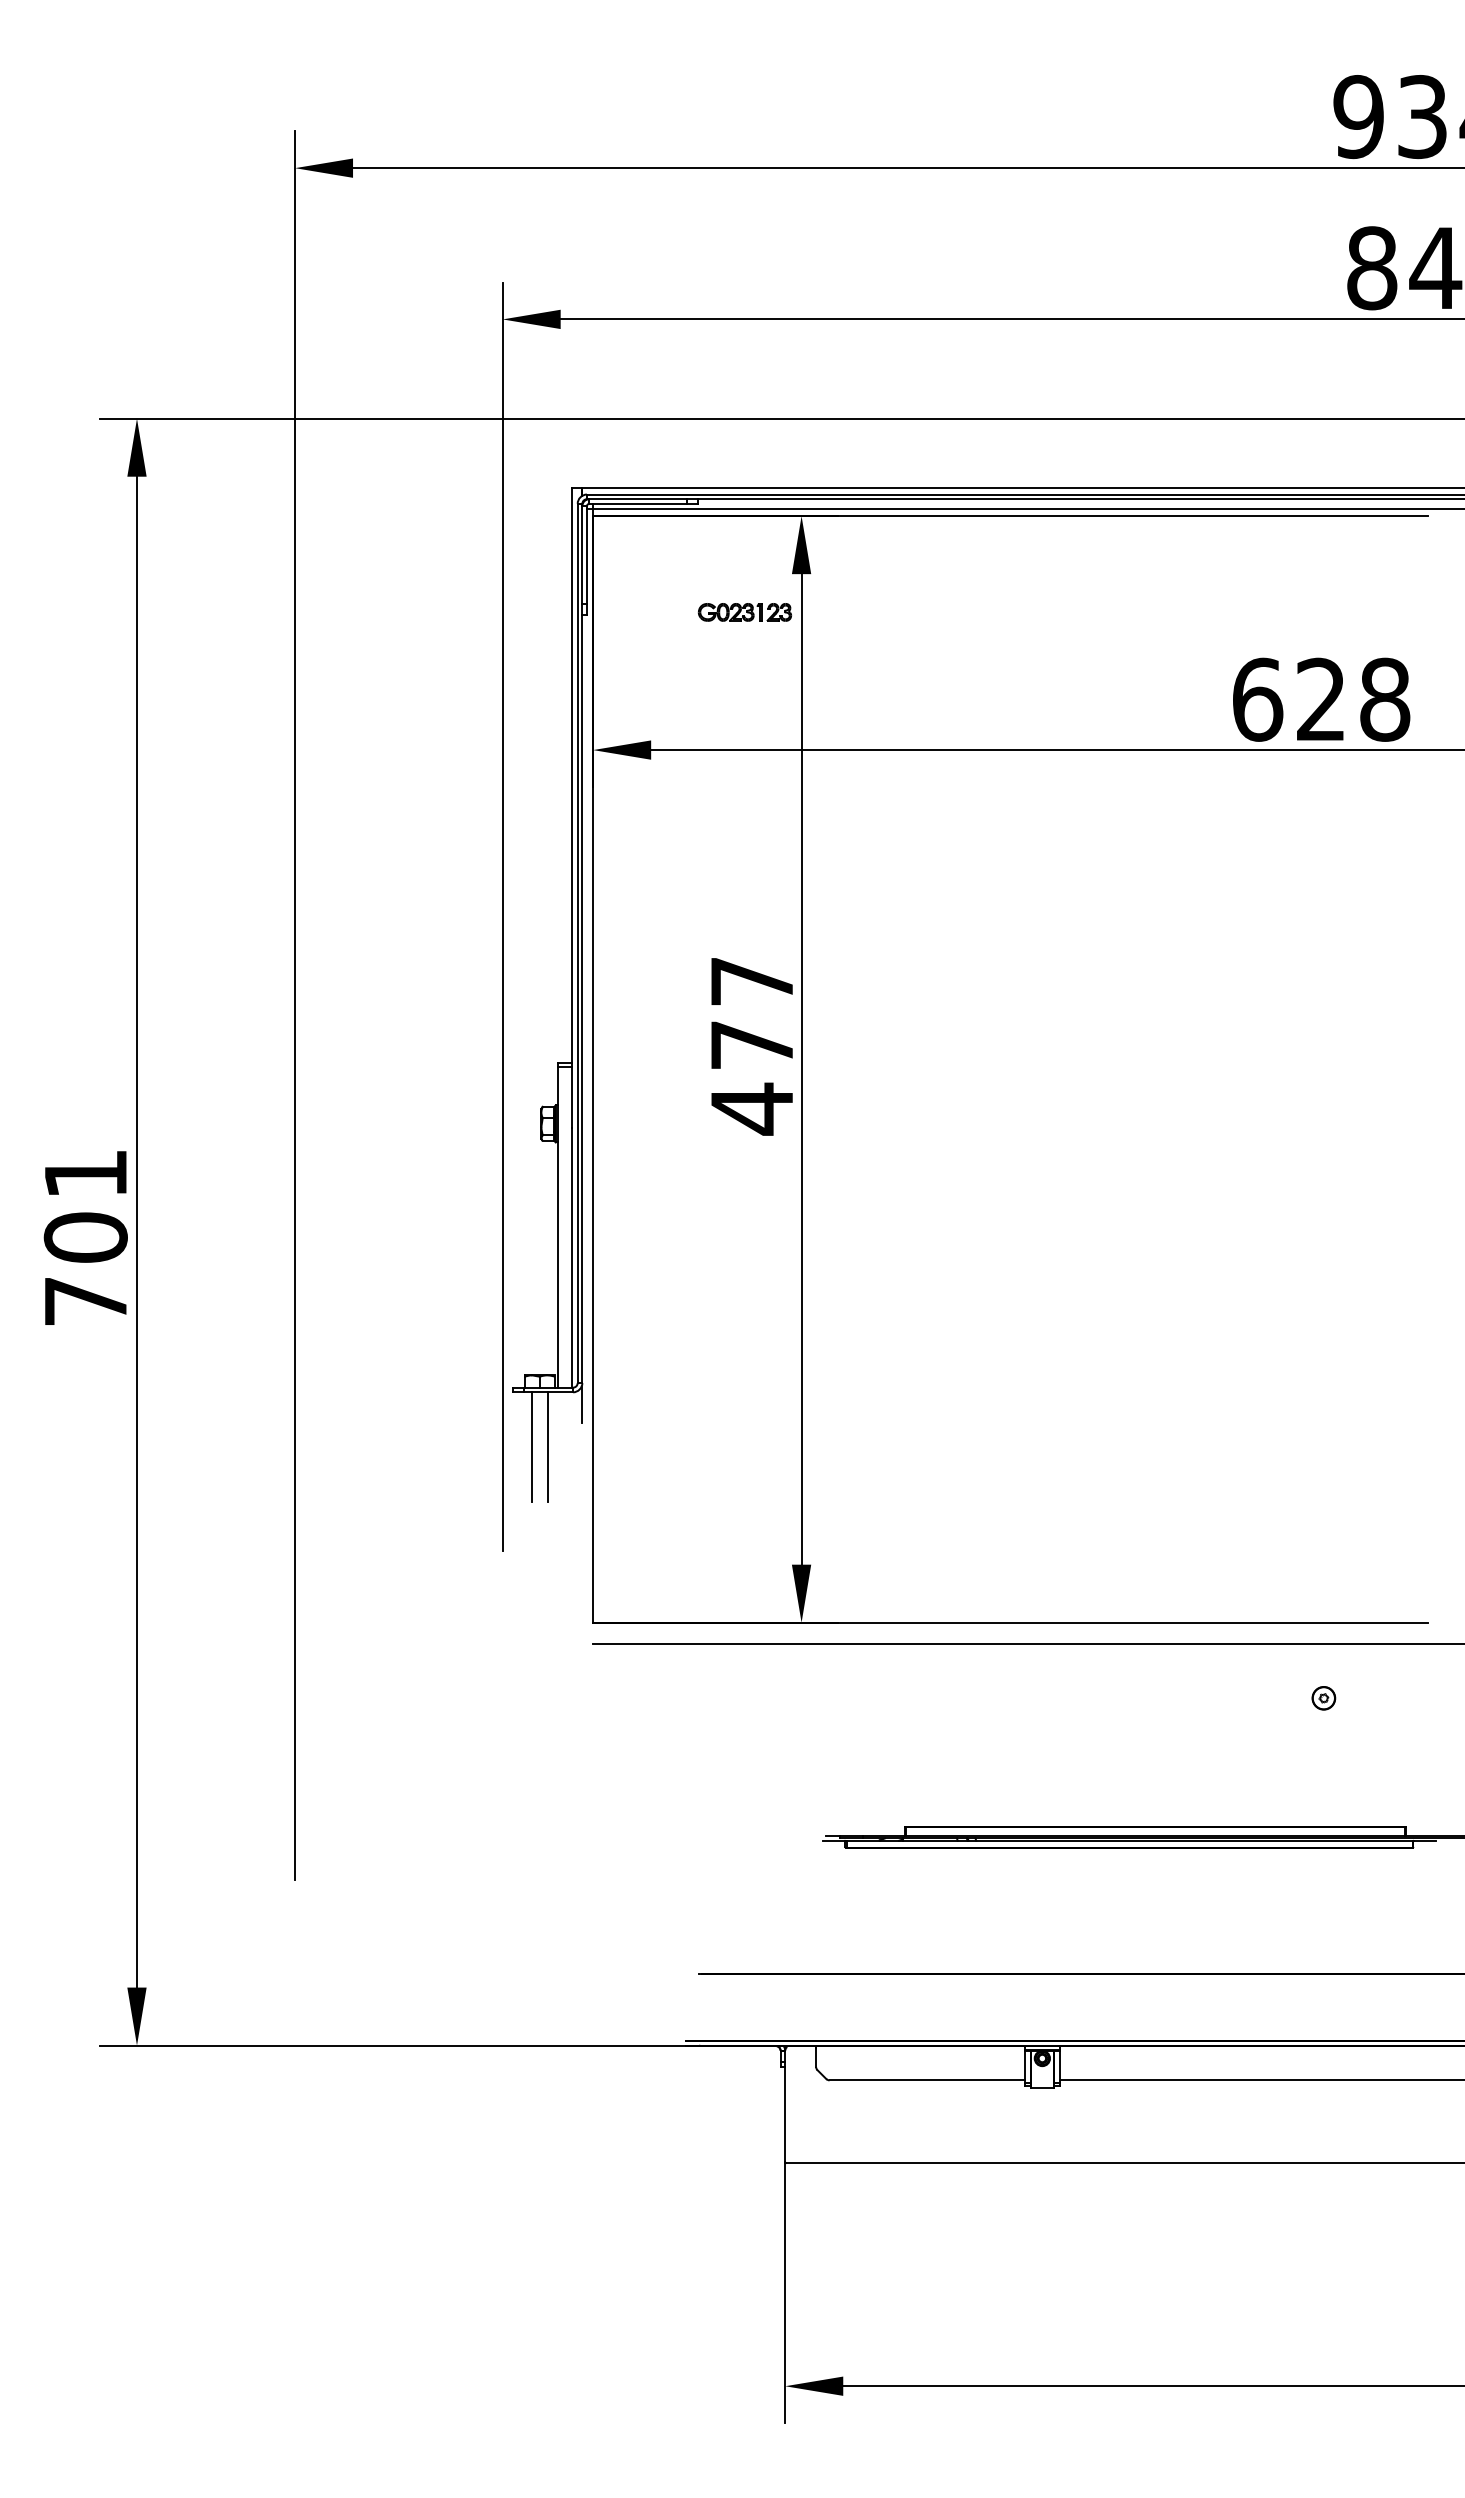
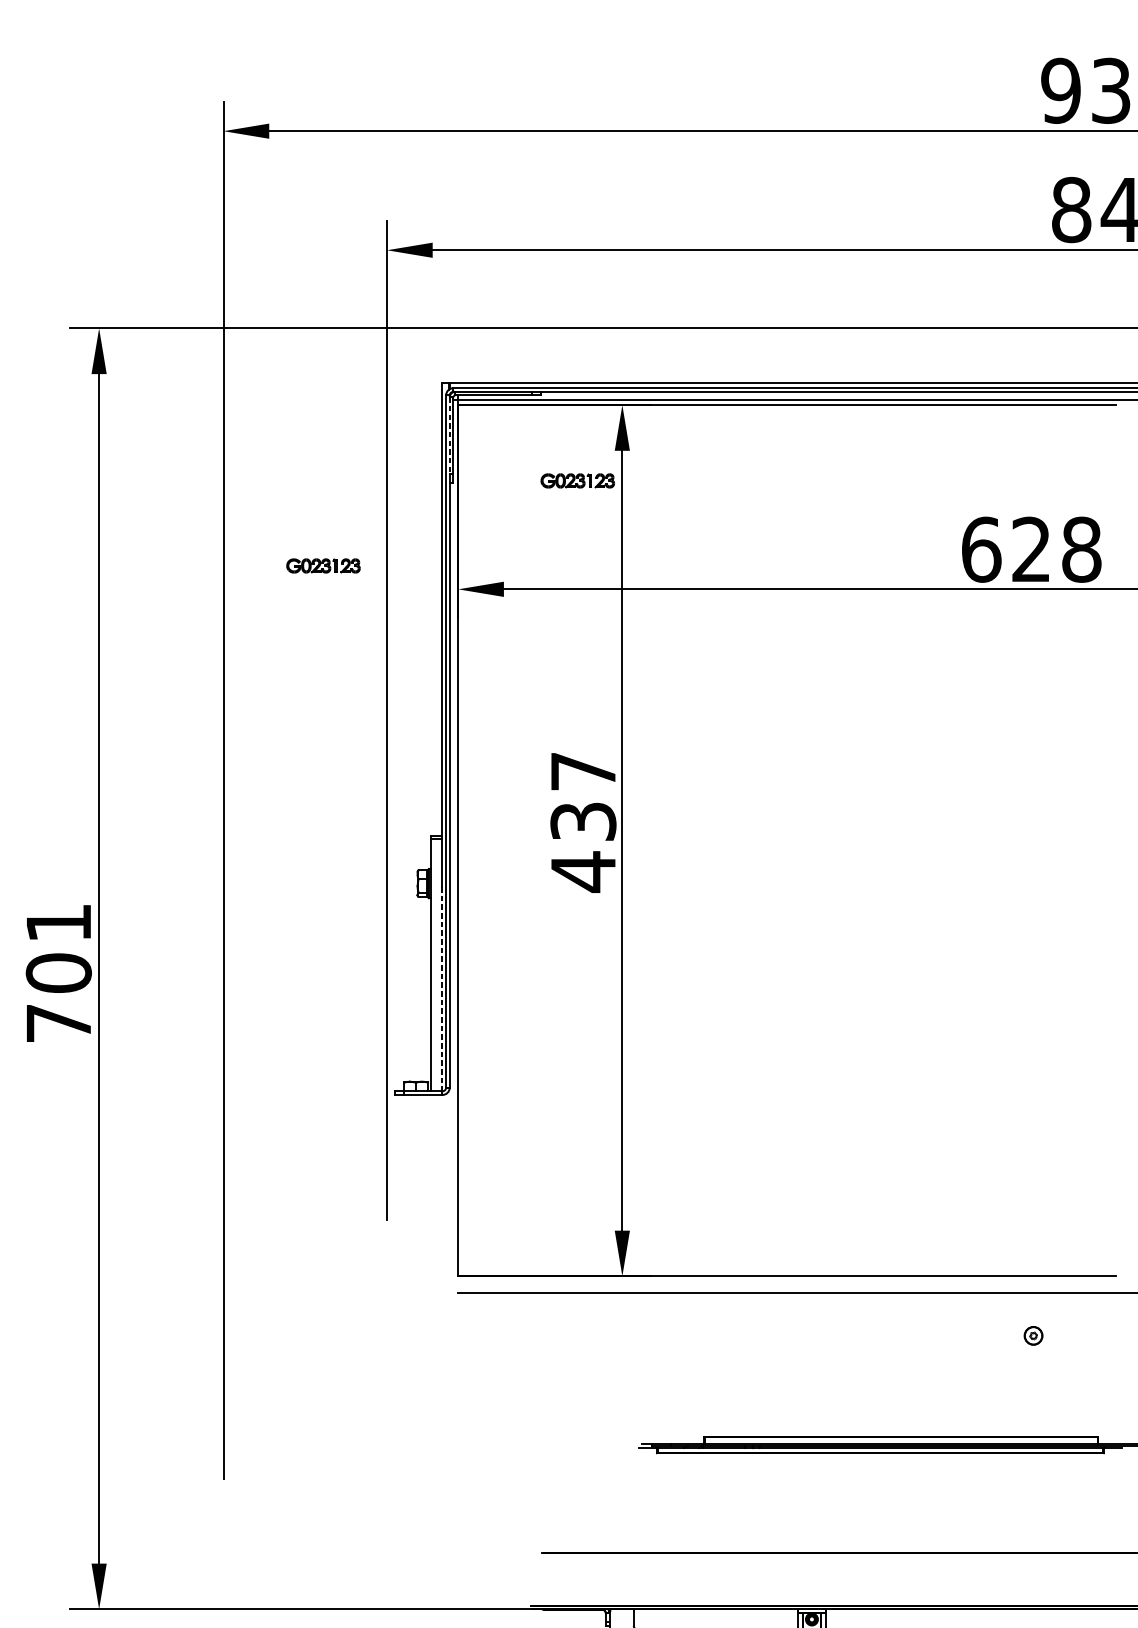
line: (582, 554) -> (449, 435), solid -> dashed
part: (421, 720) -> (323, 566), added
text: (752, 1045) -> (583, 821), 477 -> 437
line: (572, 1258) -> (442, 989), solid -> dashed
line: (581, 1404) -> (449, 1104), removed
line: (531, 1447) -> (409, 1138), removed
line: (547, 1447) -> (422, 1138), removed

